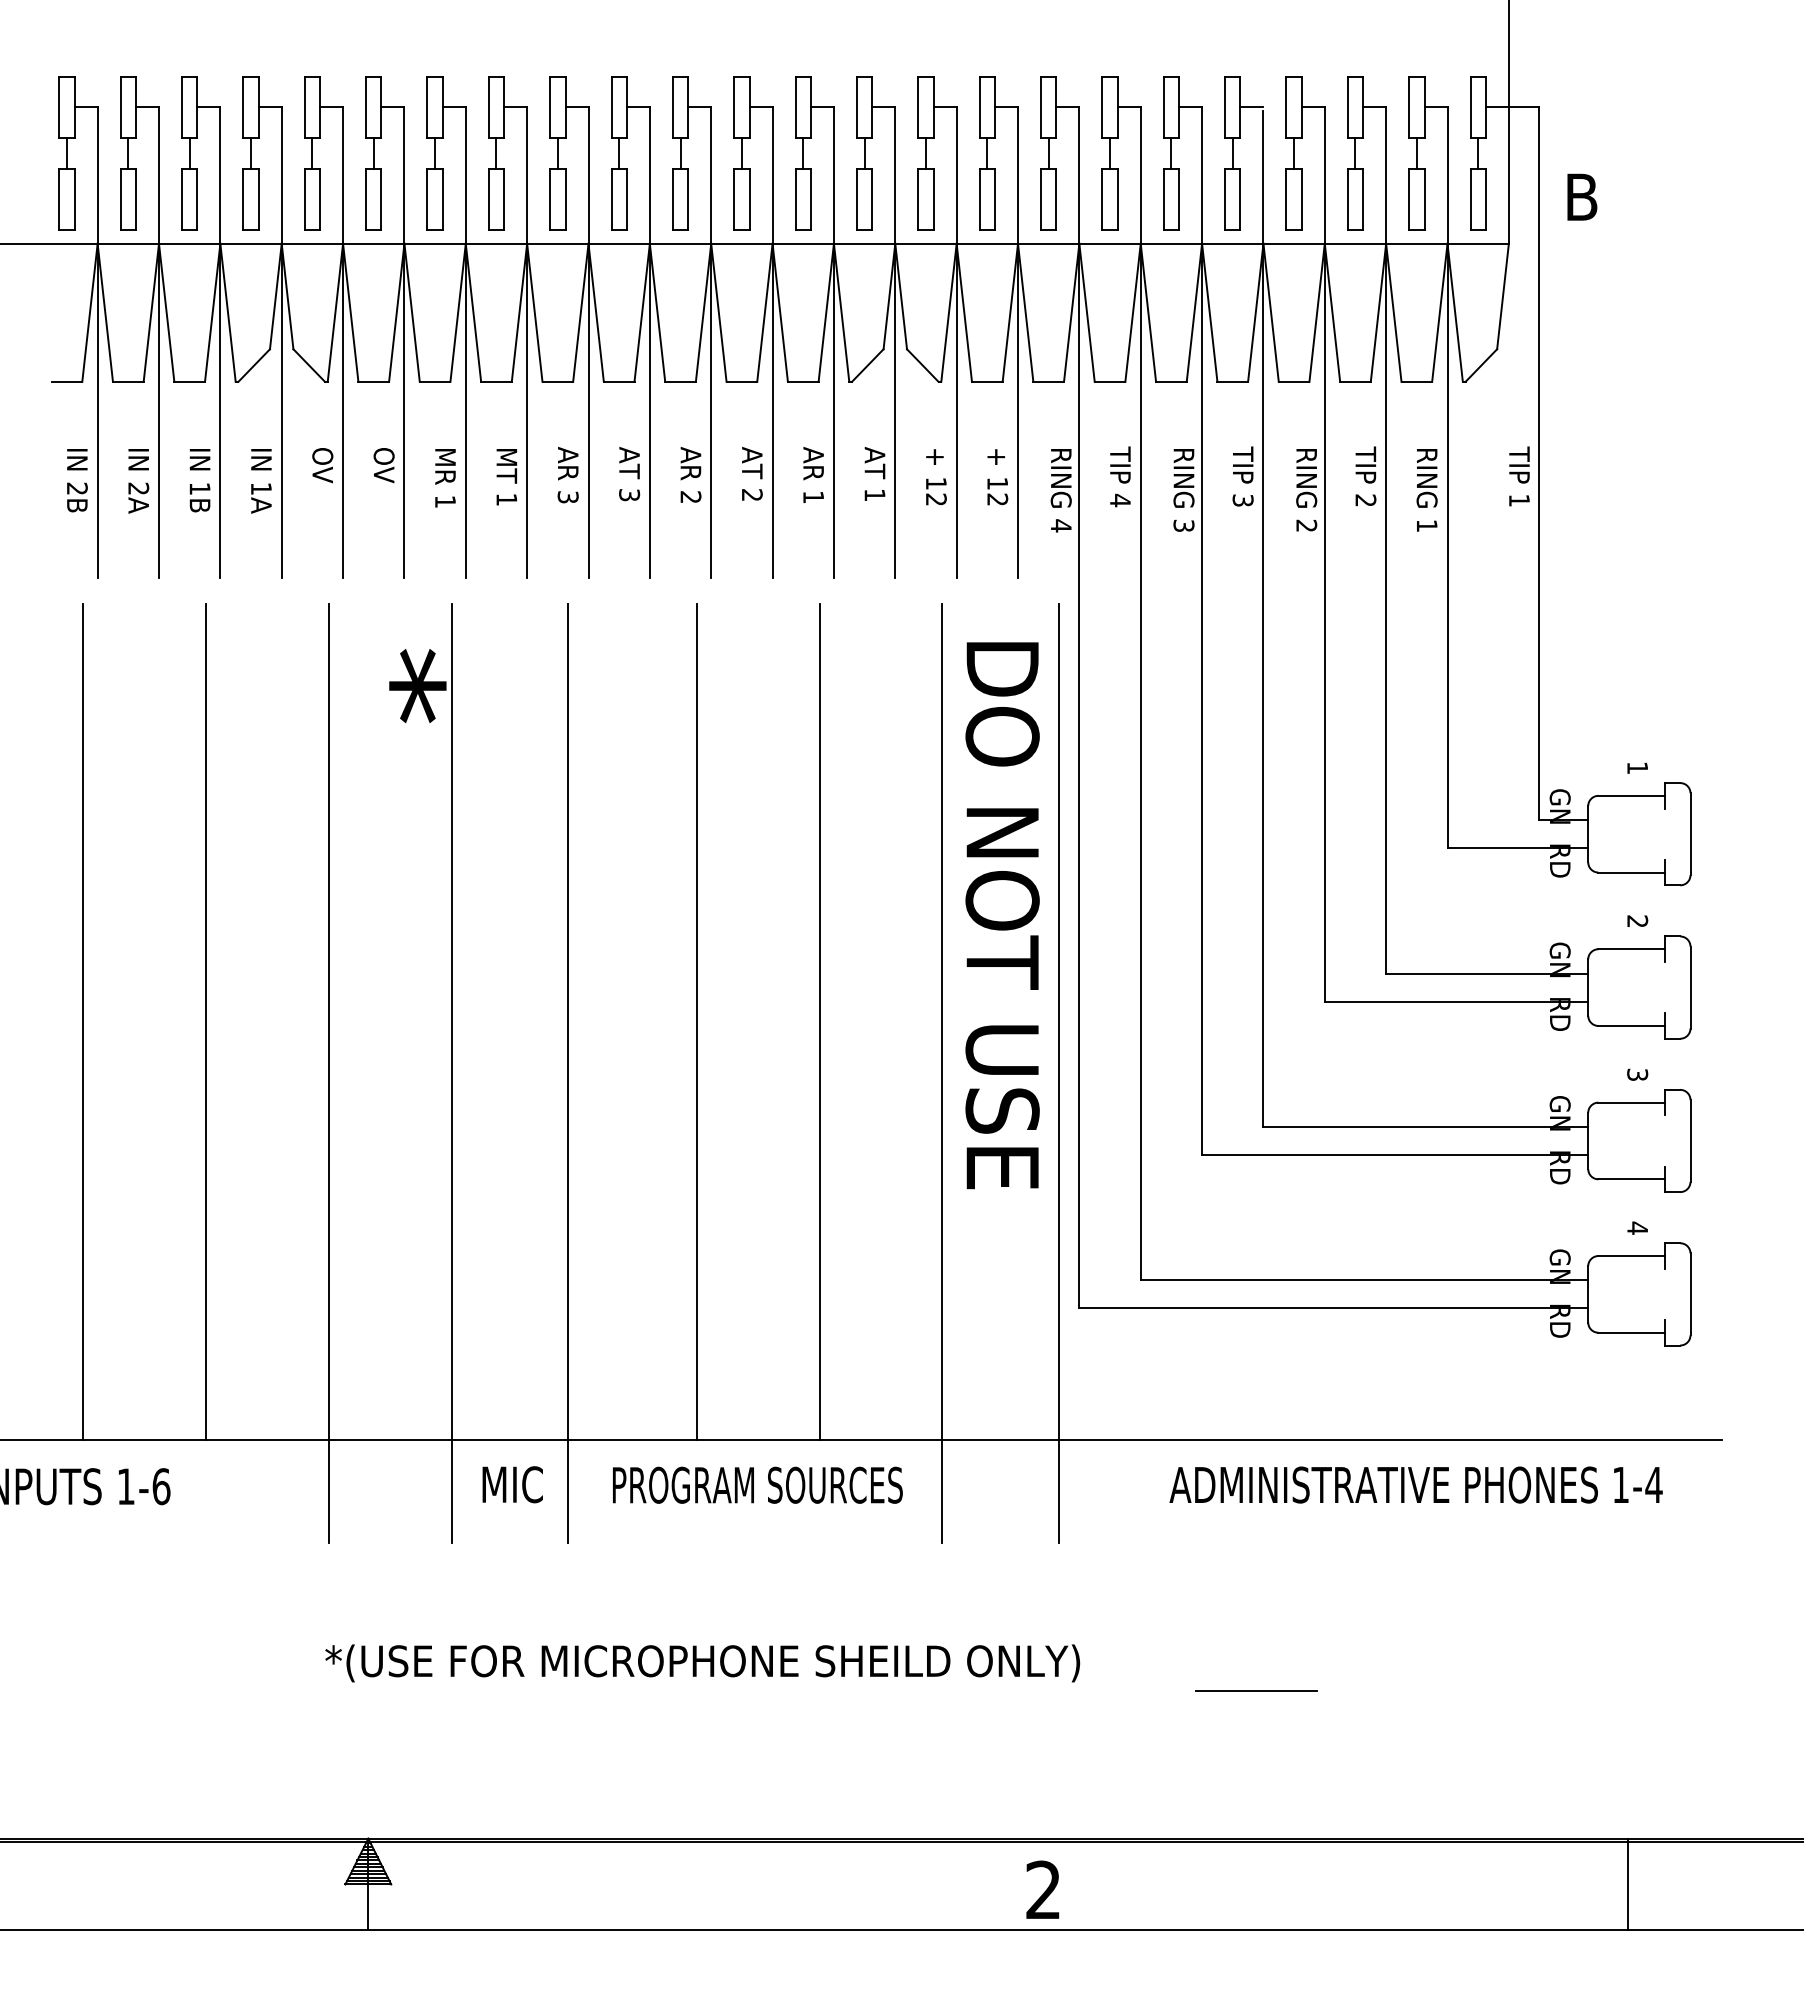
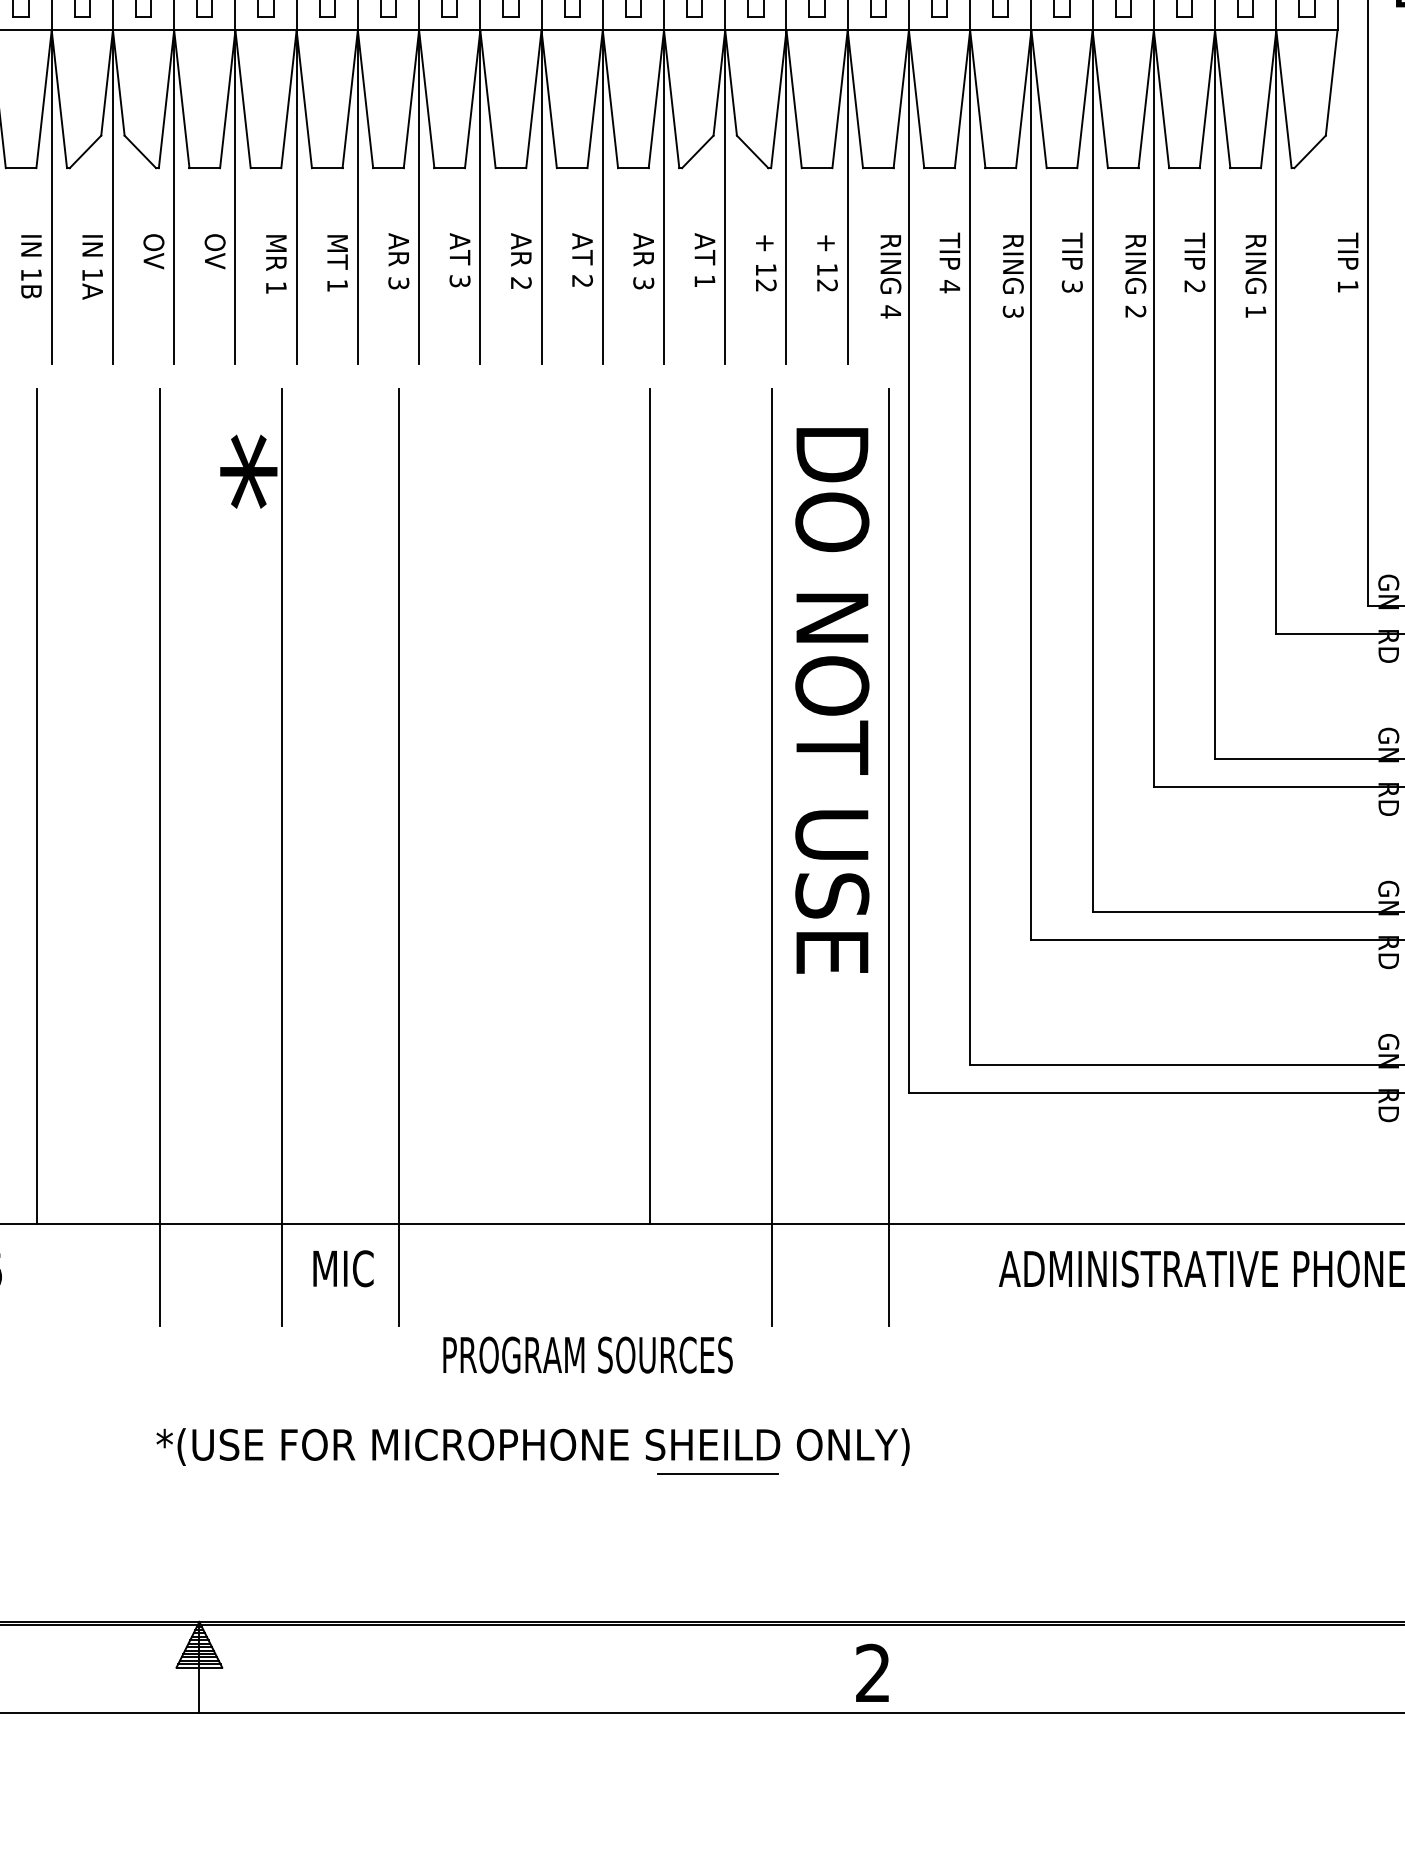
text: (813, 497) -> (643, 283), 1 -> 3
line: (696, 1021) -> (526, 806), removed
text: (757, 1484) -> (587, 1354), moved
line: (1256, 1690) -> (718, 1474), moved

